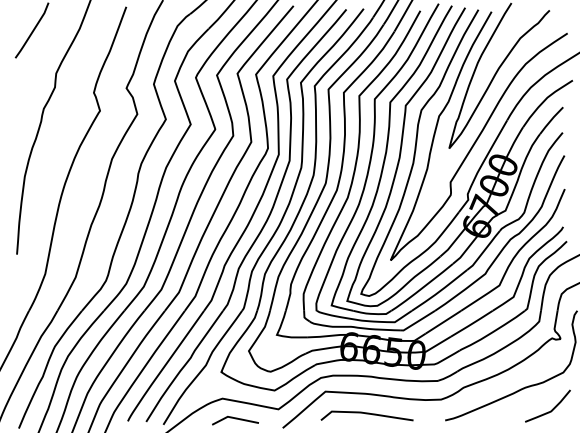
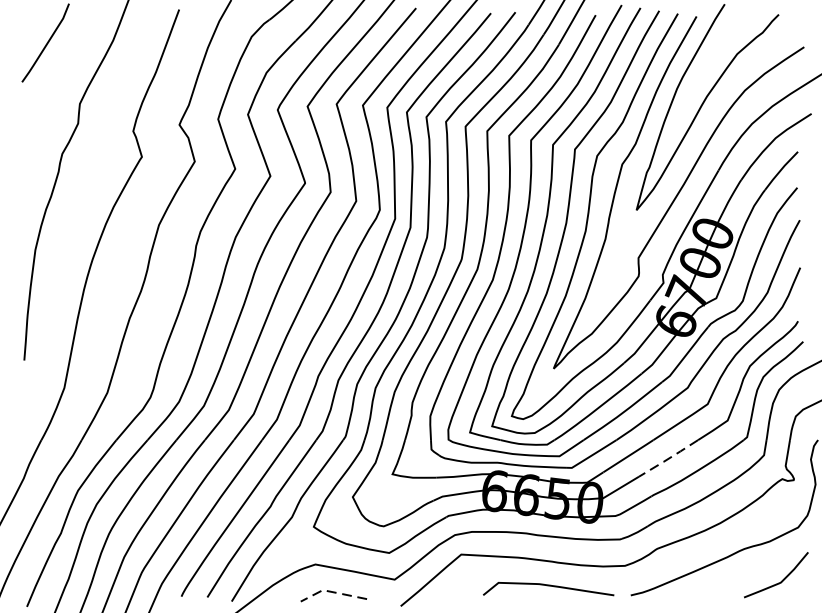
line: (471, 324) -> (668, 459), solid -> dashed
curve: (366, 414) -> (547, 586), moved
line: (234, 418) -> (332, 592), solid -> dashed

